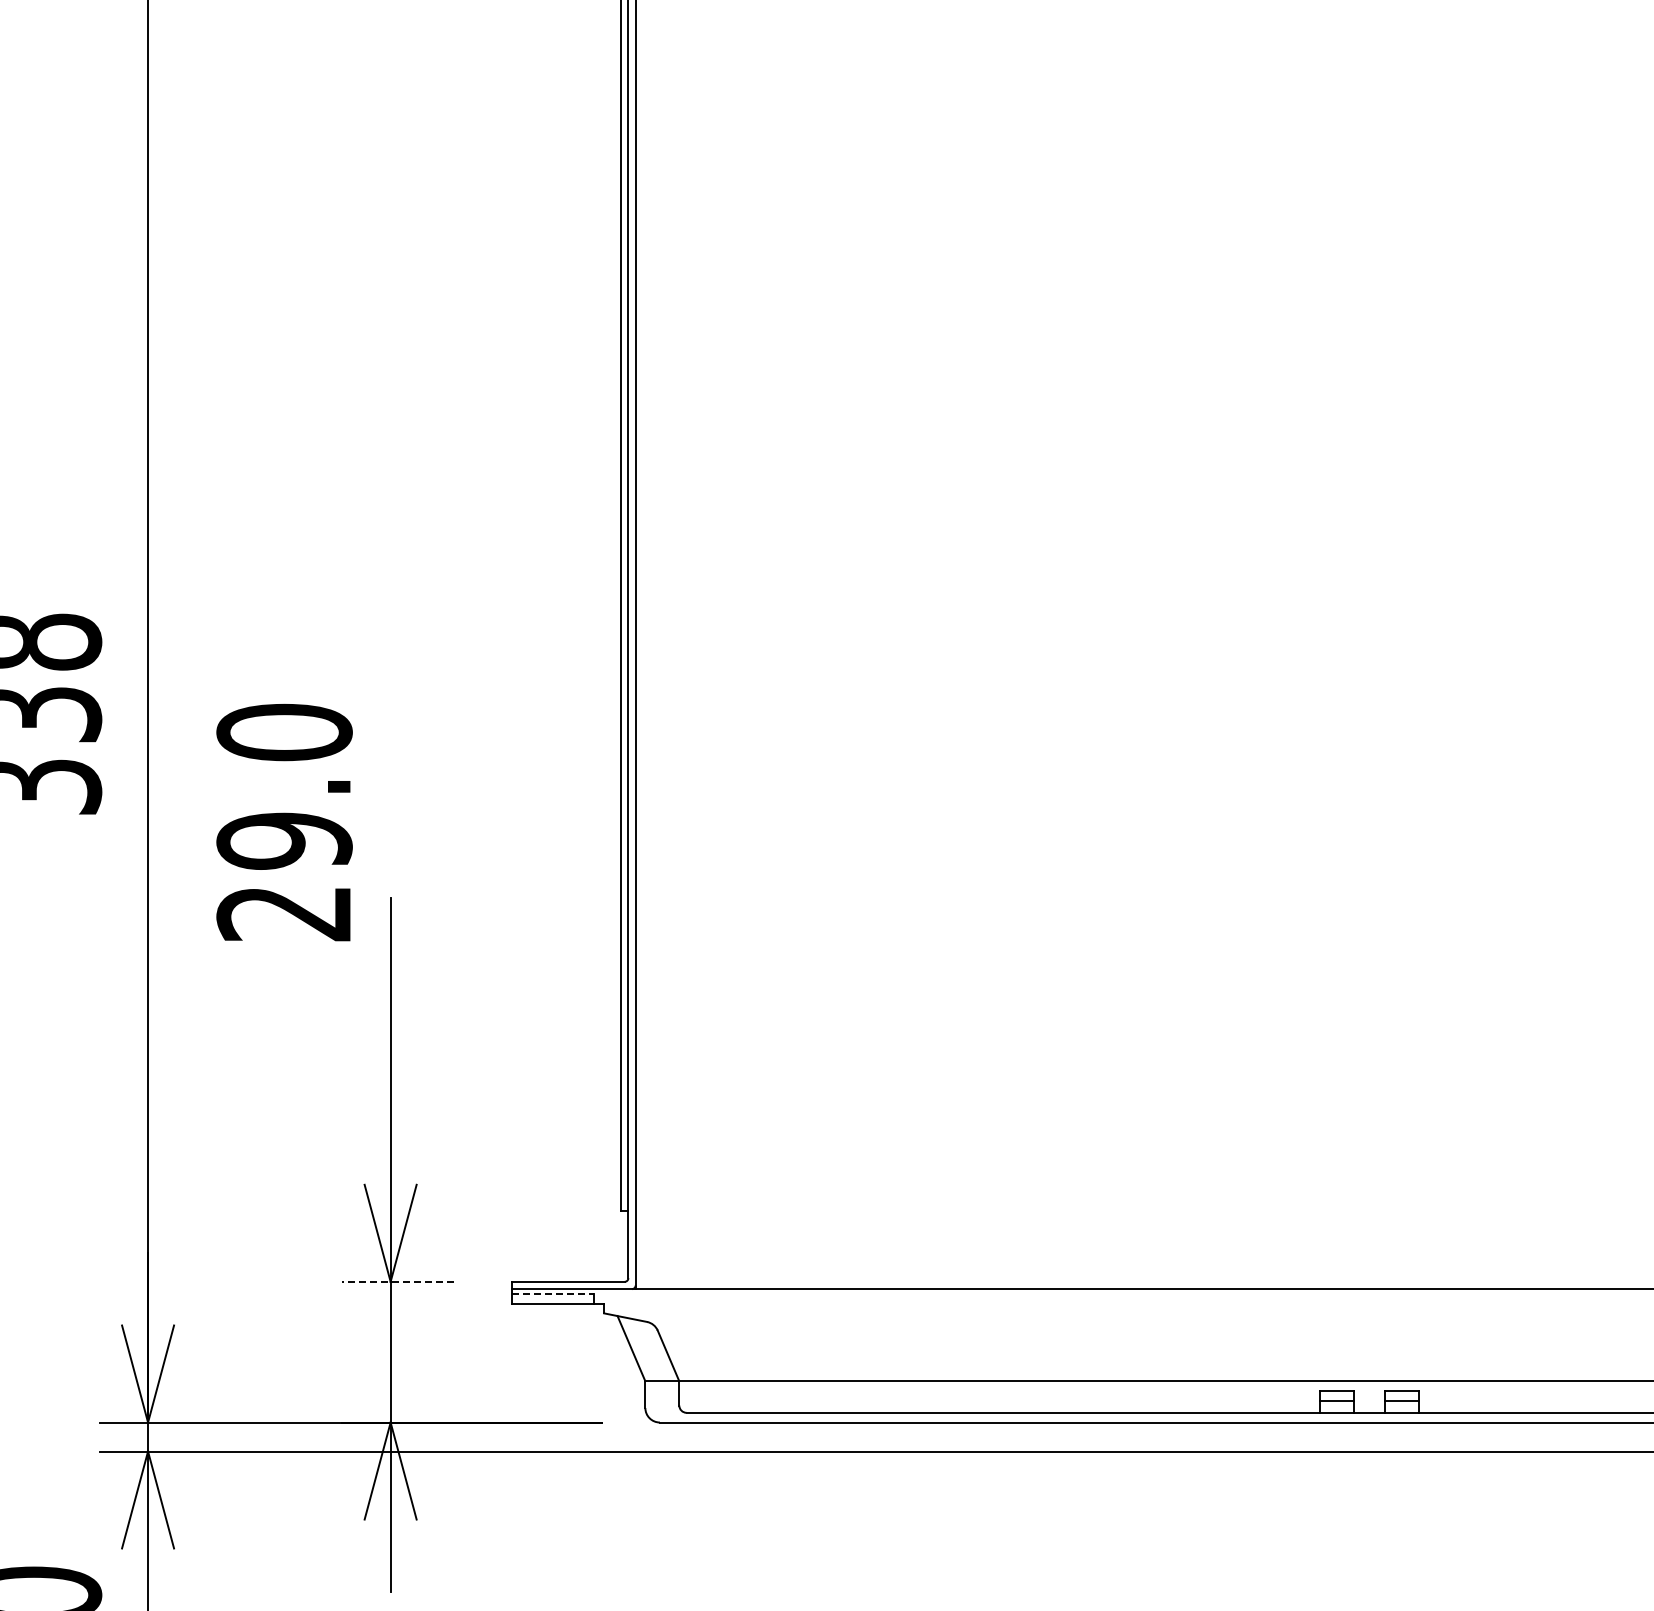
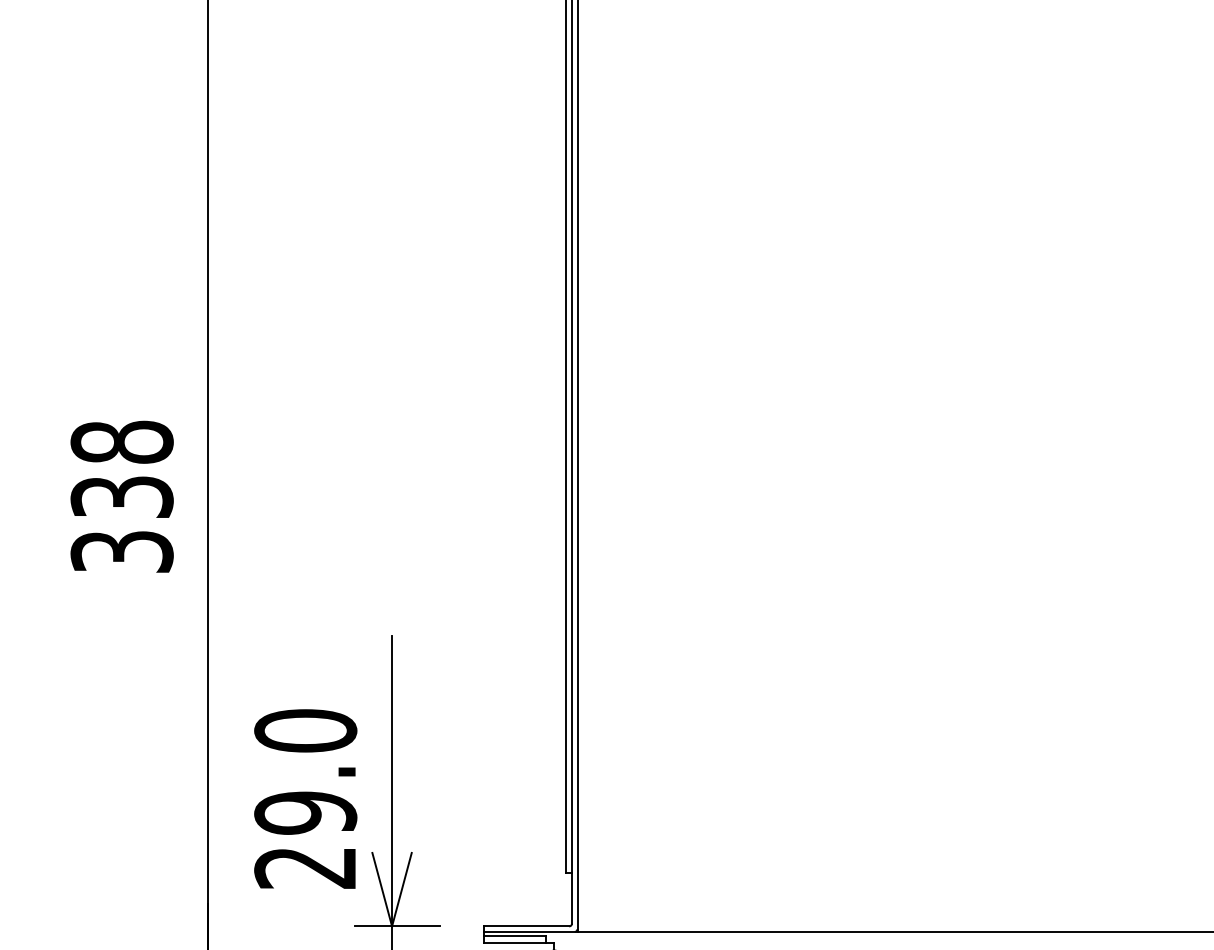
text: (284, 822) -> (305, 798), moved
line: (397, 1281) -> (397, 926), dashed -> solid
line: (553, 1293) -> (515, 935), dashed -> solid

